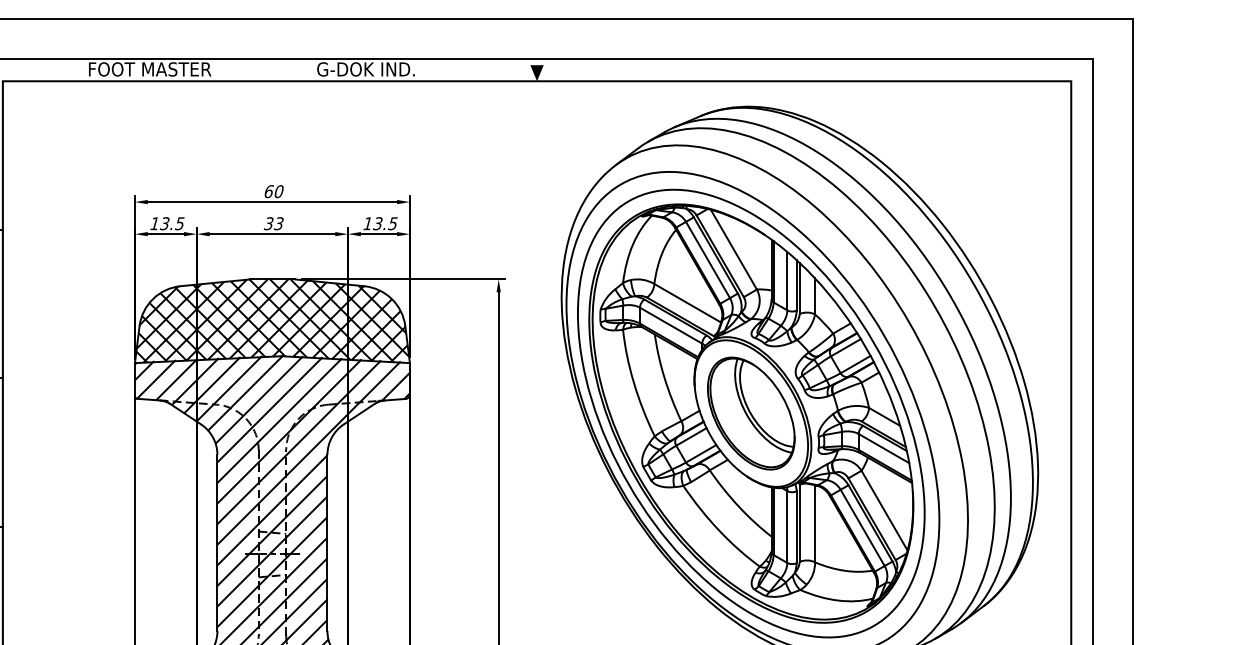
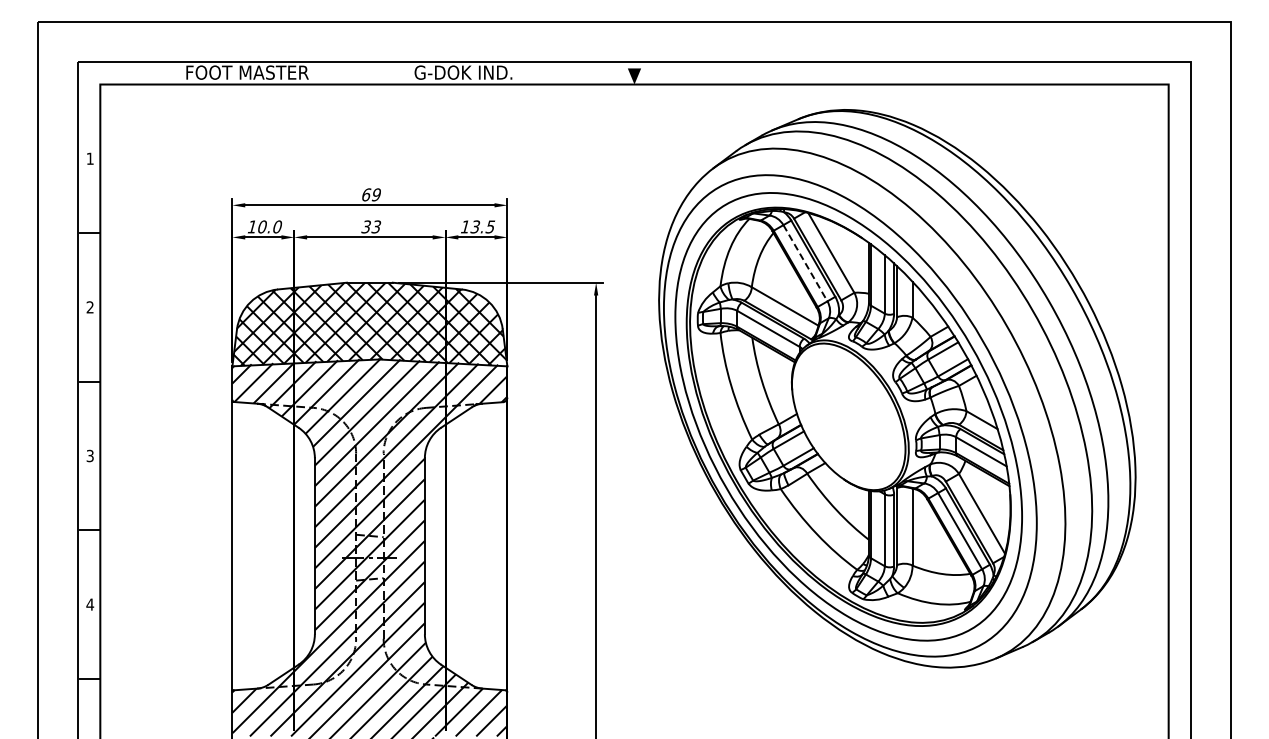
text: (278, 191) -> (375, 194), 60 -> 69
text: (172, 223) -> (269, 226), 13.5 -> 10.0
line: (708, 260) -> (805, 263), solid -> dashed
part: (751, 413) -> (848, 416), removed

